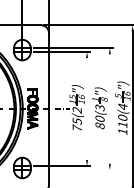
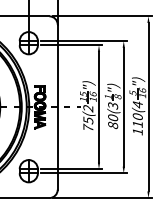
line: (87, 108) -> (99, 106), added
line: (109, 108) -> (123, 106), added
line: (73, 170) -> (84, 173), added

